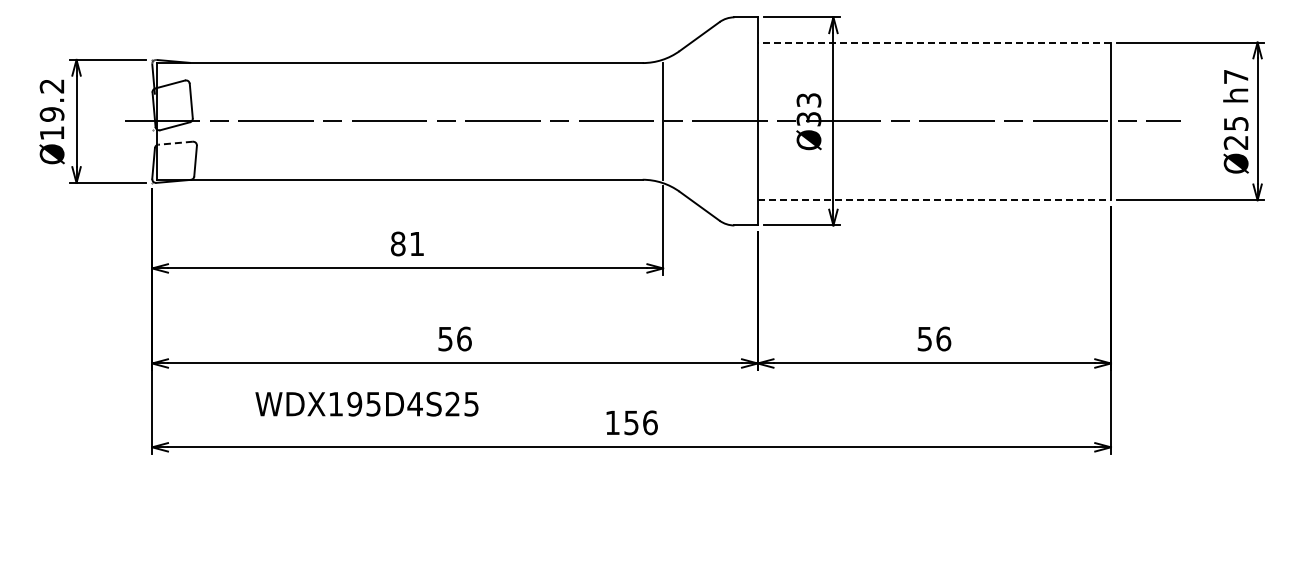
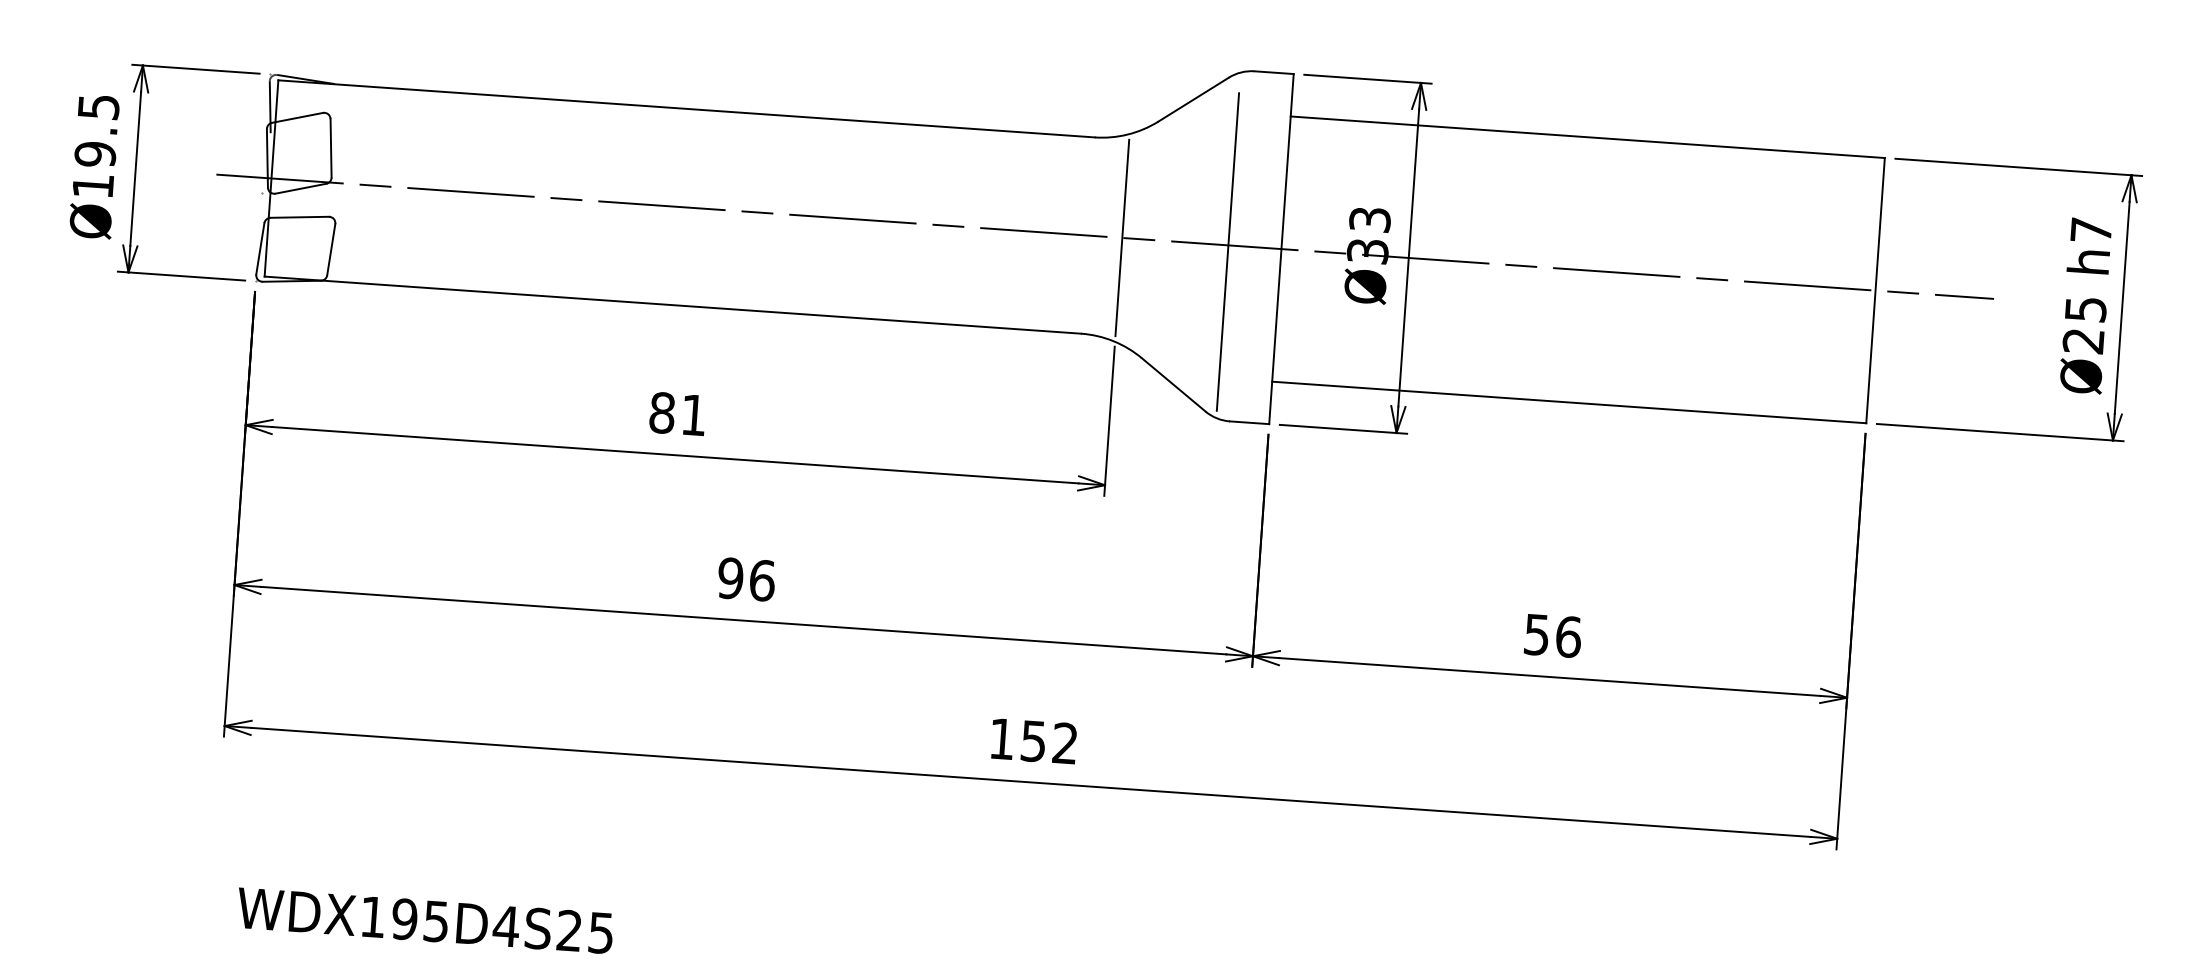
line: (934, 42) -> (1588, 137), dashed -> solid
text: (51, 86) -> (97, 107), Ø19.2 -> Ø19.5
line: (726, 124) -> (1228, 250), added
line: (175, 143) -> (299, 217), dashed -> solid
line: (934, 200) -> (1569, 402), dashed -> solid
text: (445, 338) -> (730, 577), 56 -> 96
text: (366, 403) -> (424, 919), moved
text: (650, 422) -> (1065, 742), 156 -> 152

